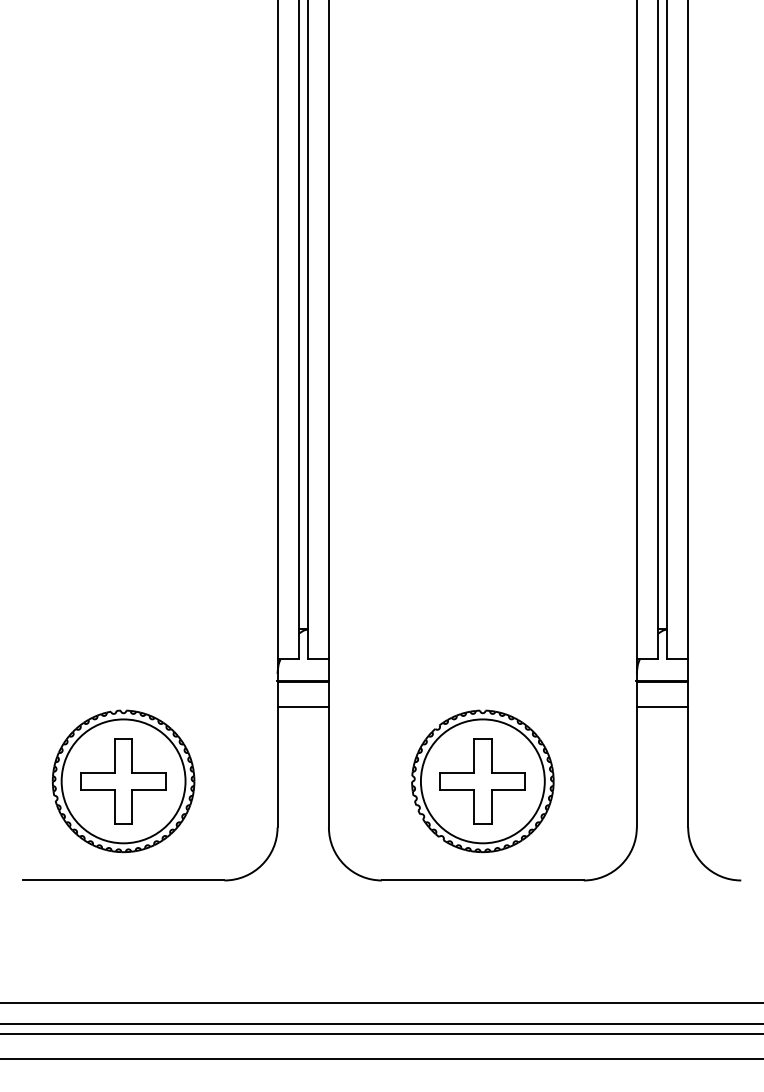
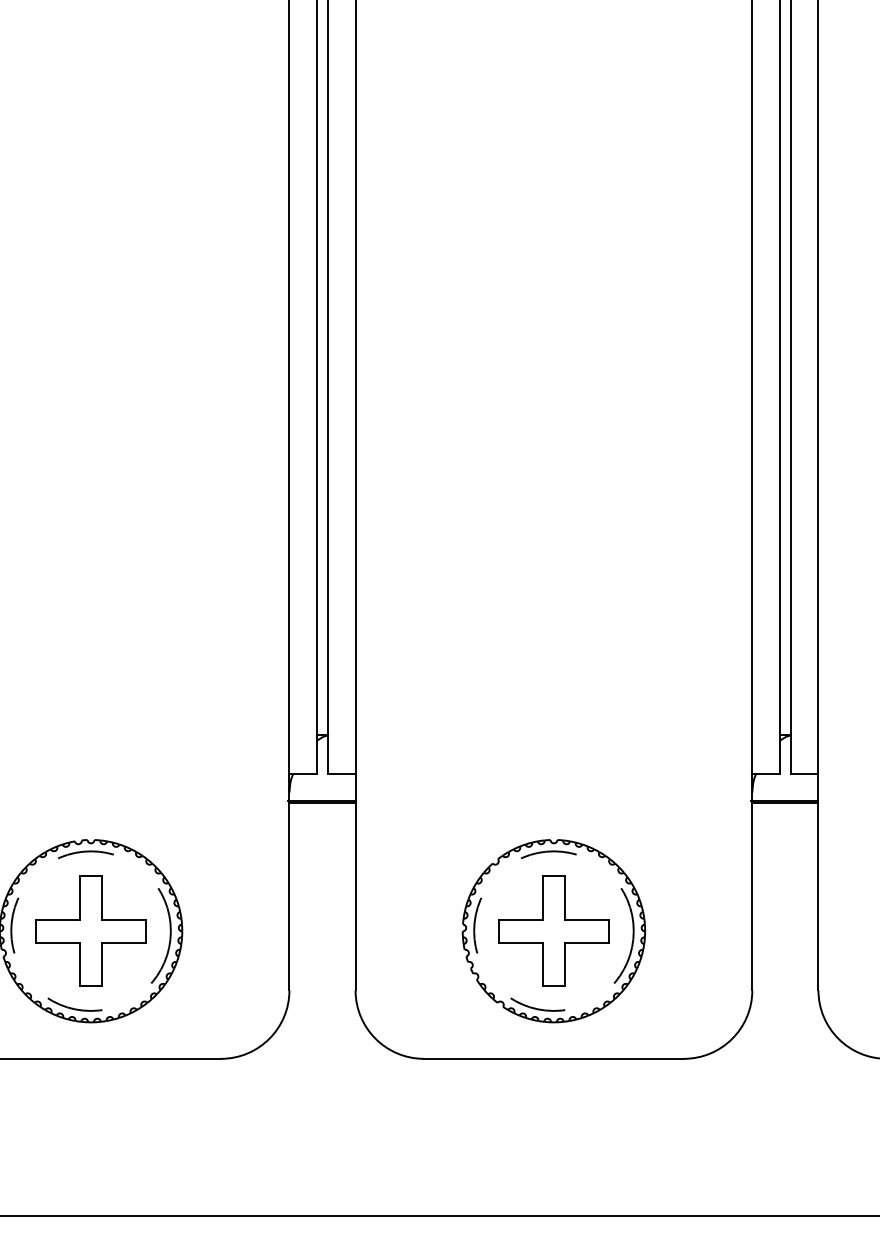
line: (302, 707) -> (321, 835), removed
line: (662, 707) -> (785, 835), removed
circle: (123, 781) -> (90, 931), solid -> dashed
circle: (482, 781) -> (553, 931), solid -> dashed

